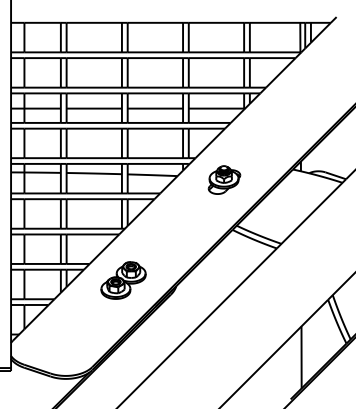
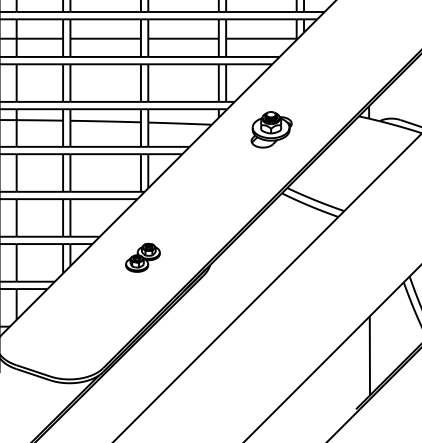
part: (123, 280) -> (142, 257), size x0.6

